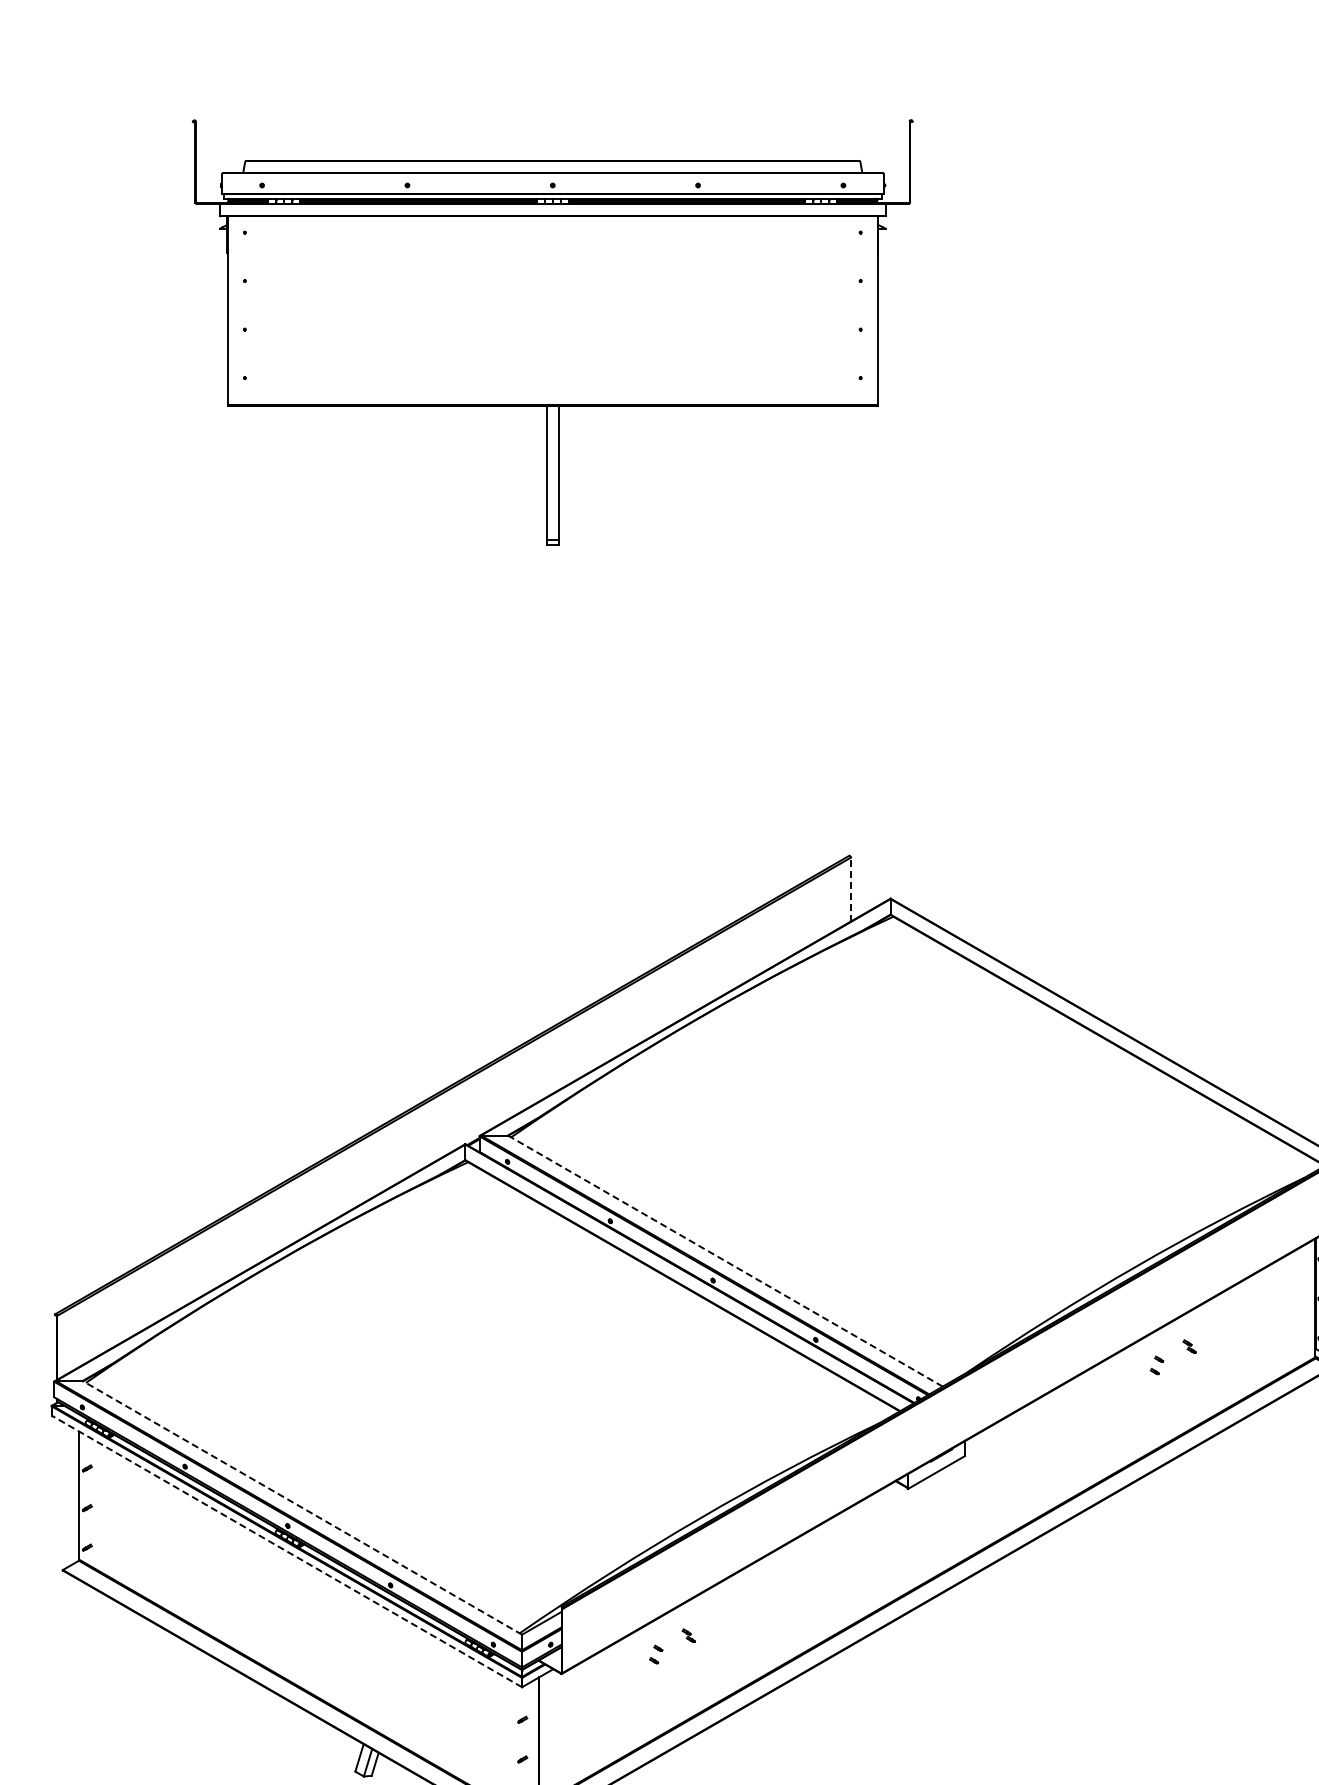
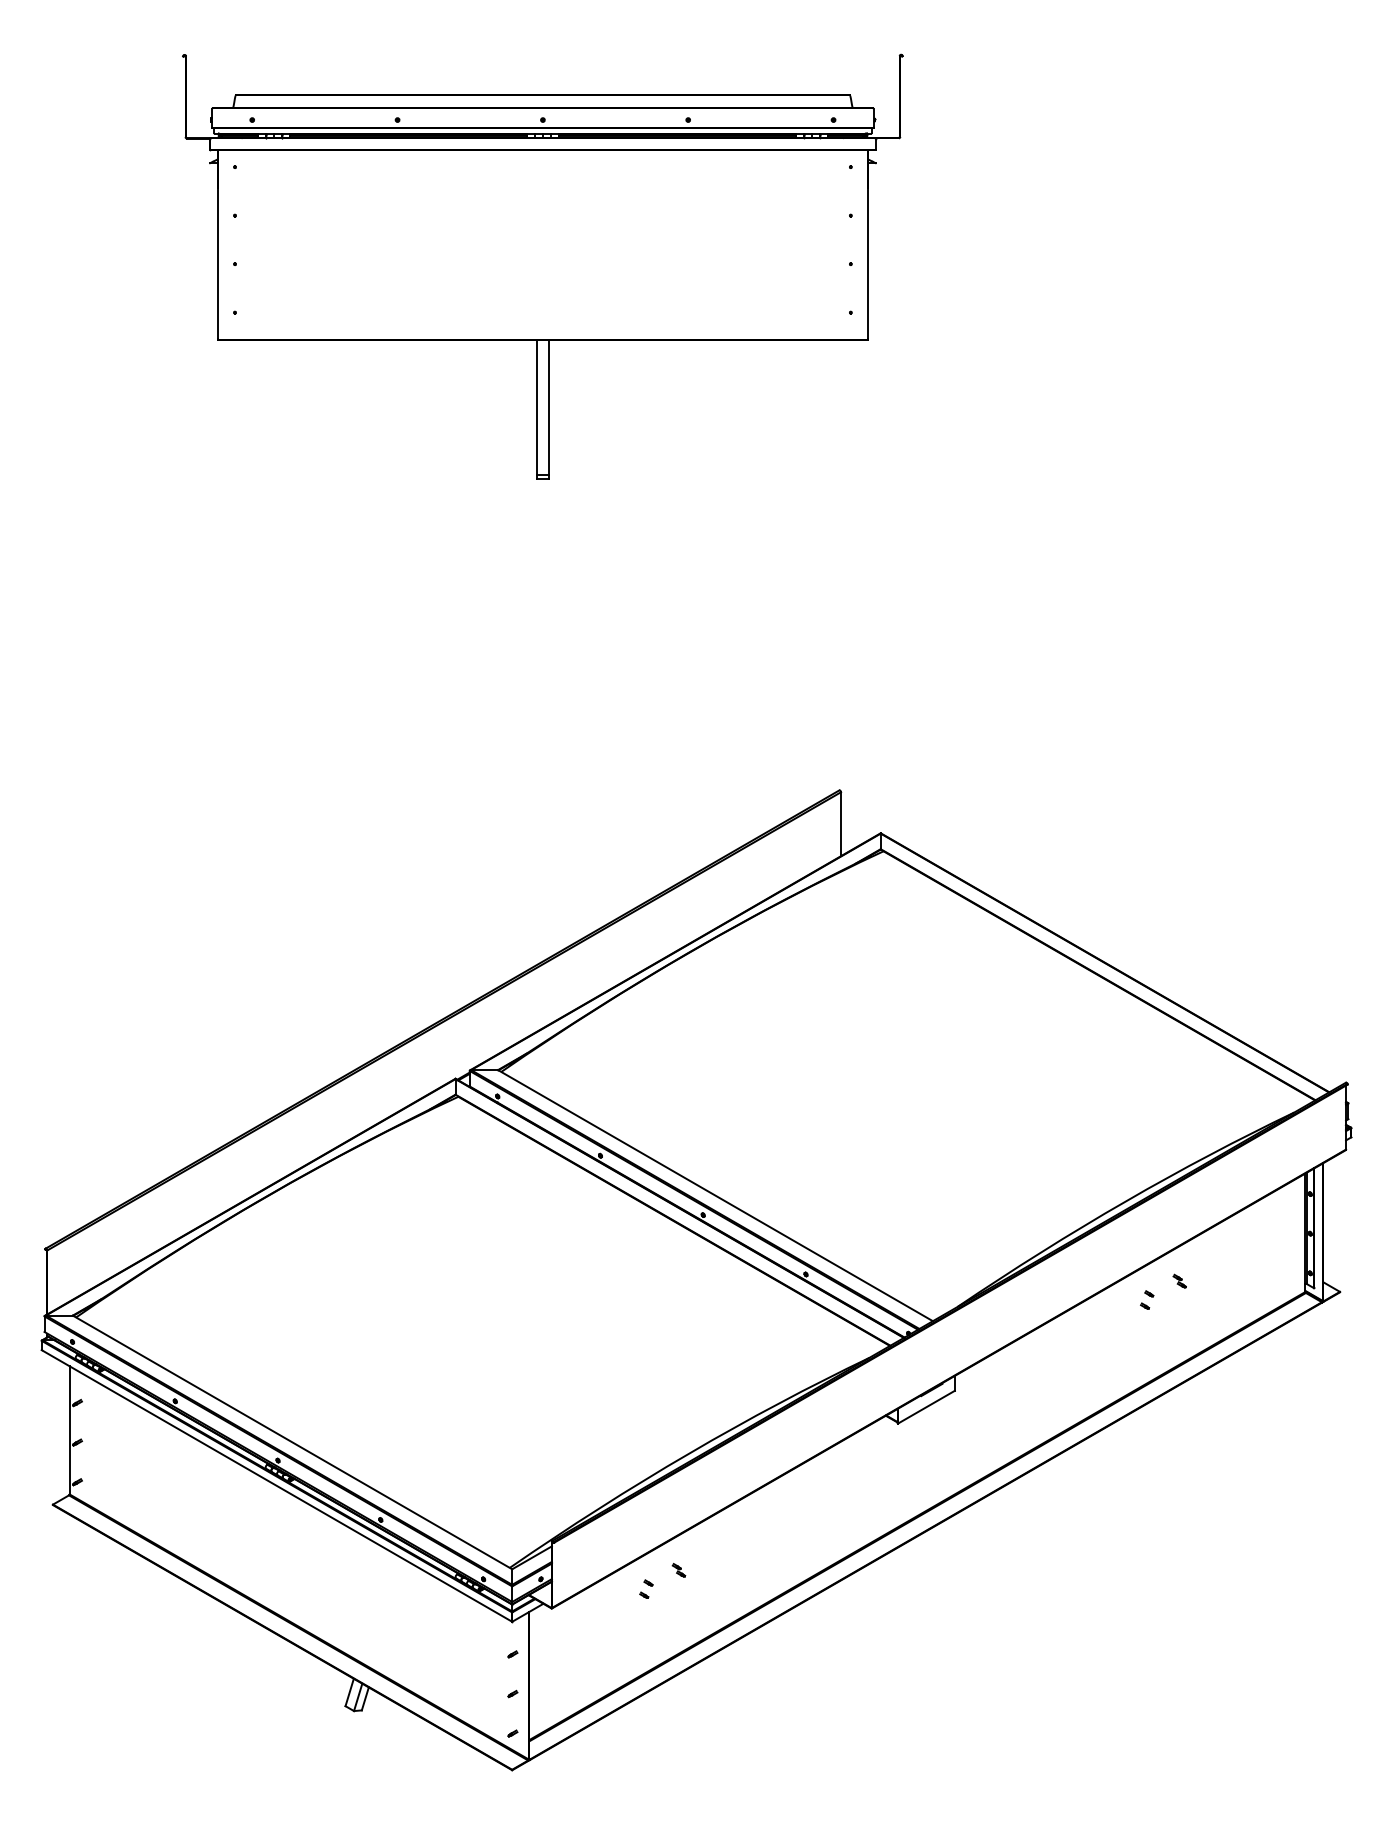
line: (851, 889) -> (841, 824), dashed -> solid
line: (725, 1260) -> (715, 1195), dashed -> solid
line: (302, 1507) -> (292, 1442), dashed -> solid
line: (286, 1550) -> (276, 1485), dashed -> solid

